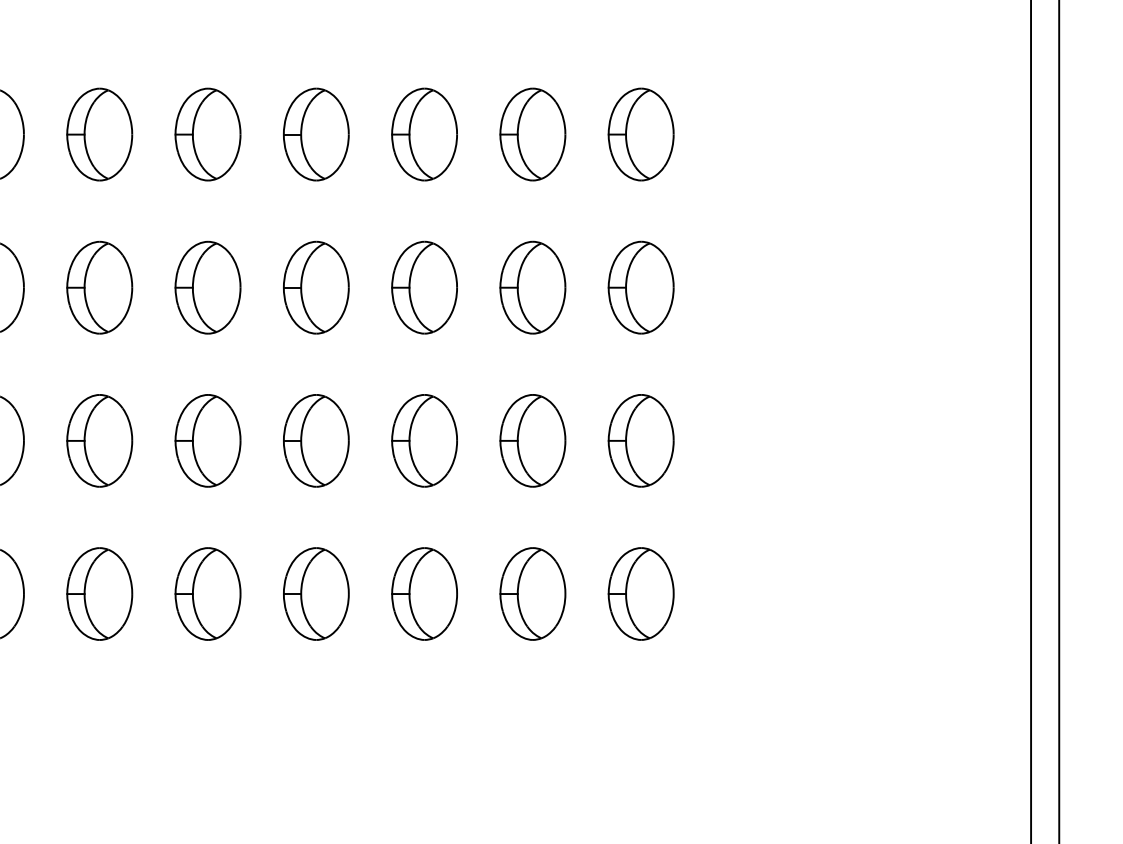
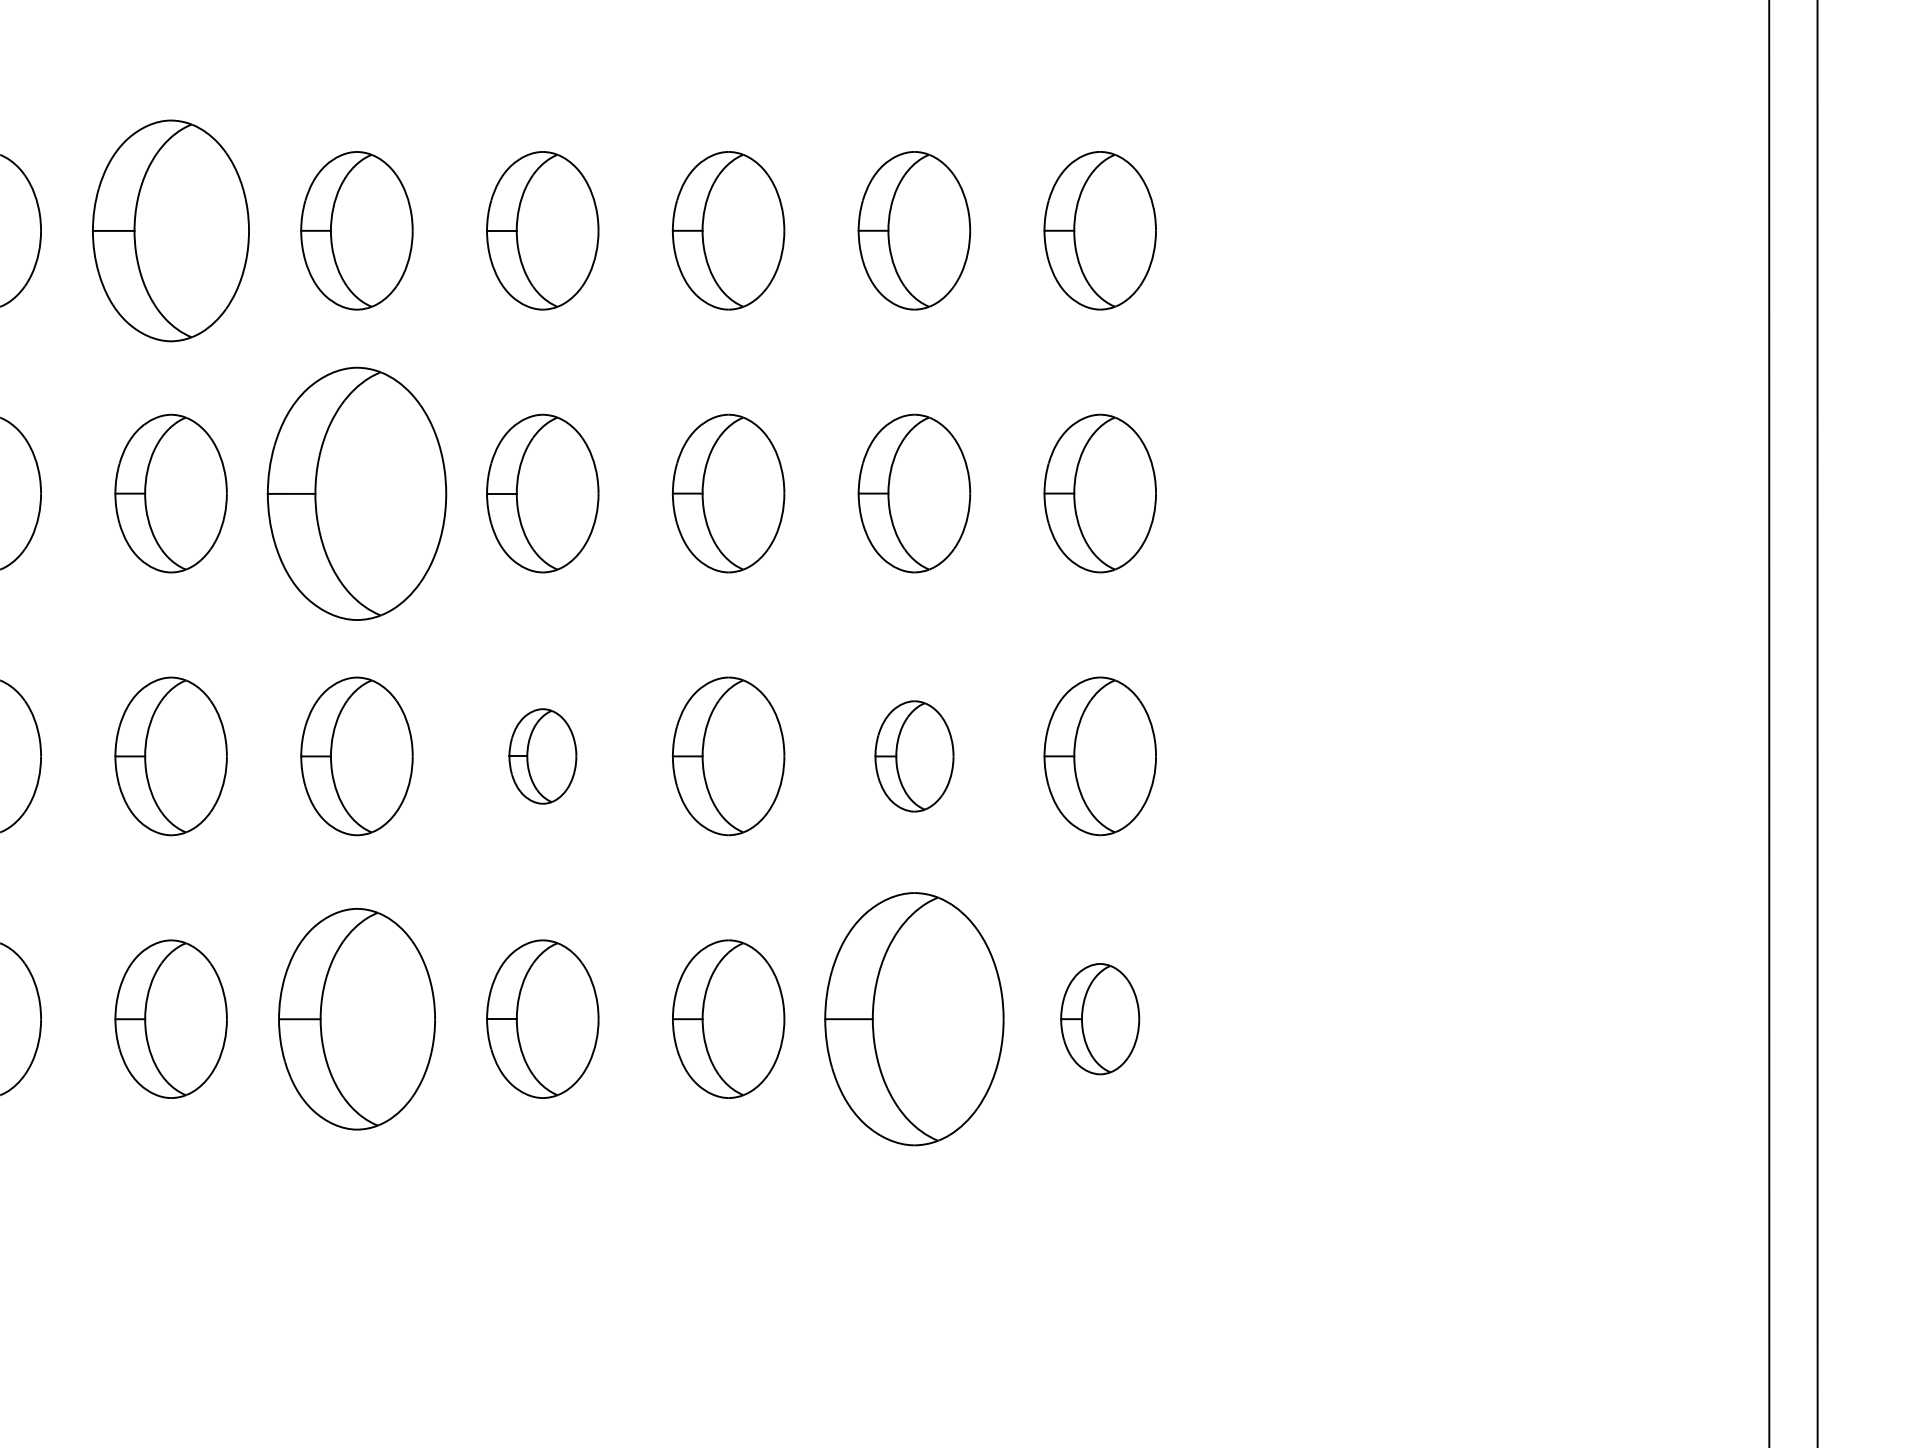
part: (99, 134) -> (170, 230), size x1.4
part: (207, 287) -> (356, 493), size x1.6
part: (316, 440) -> (543, 755), size x0.6
part: (532, 440) -> (913, 755), size x0.7
part: (207, 593) -> (356, 1018), size x1.4
part: (532, 593) -> (913, 1018), size x1.6
part: (640, 593) -> (1099, 1018), size x0.7

